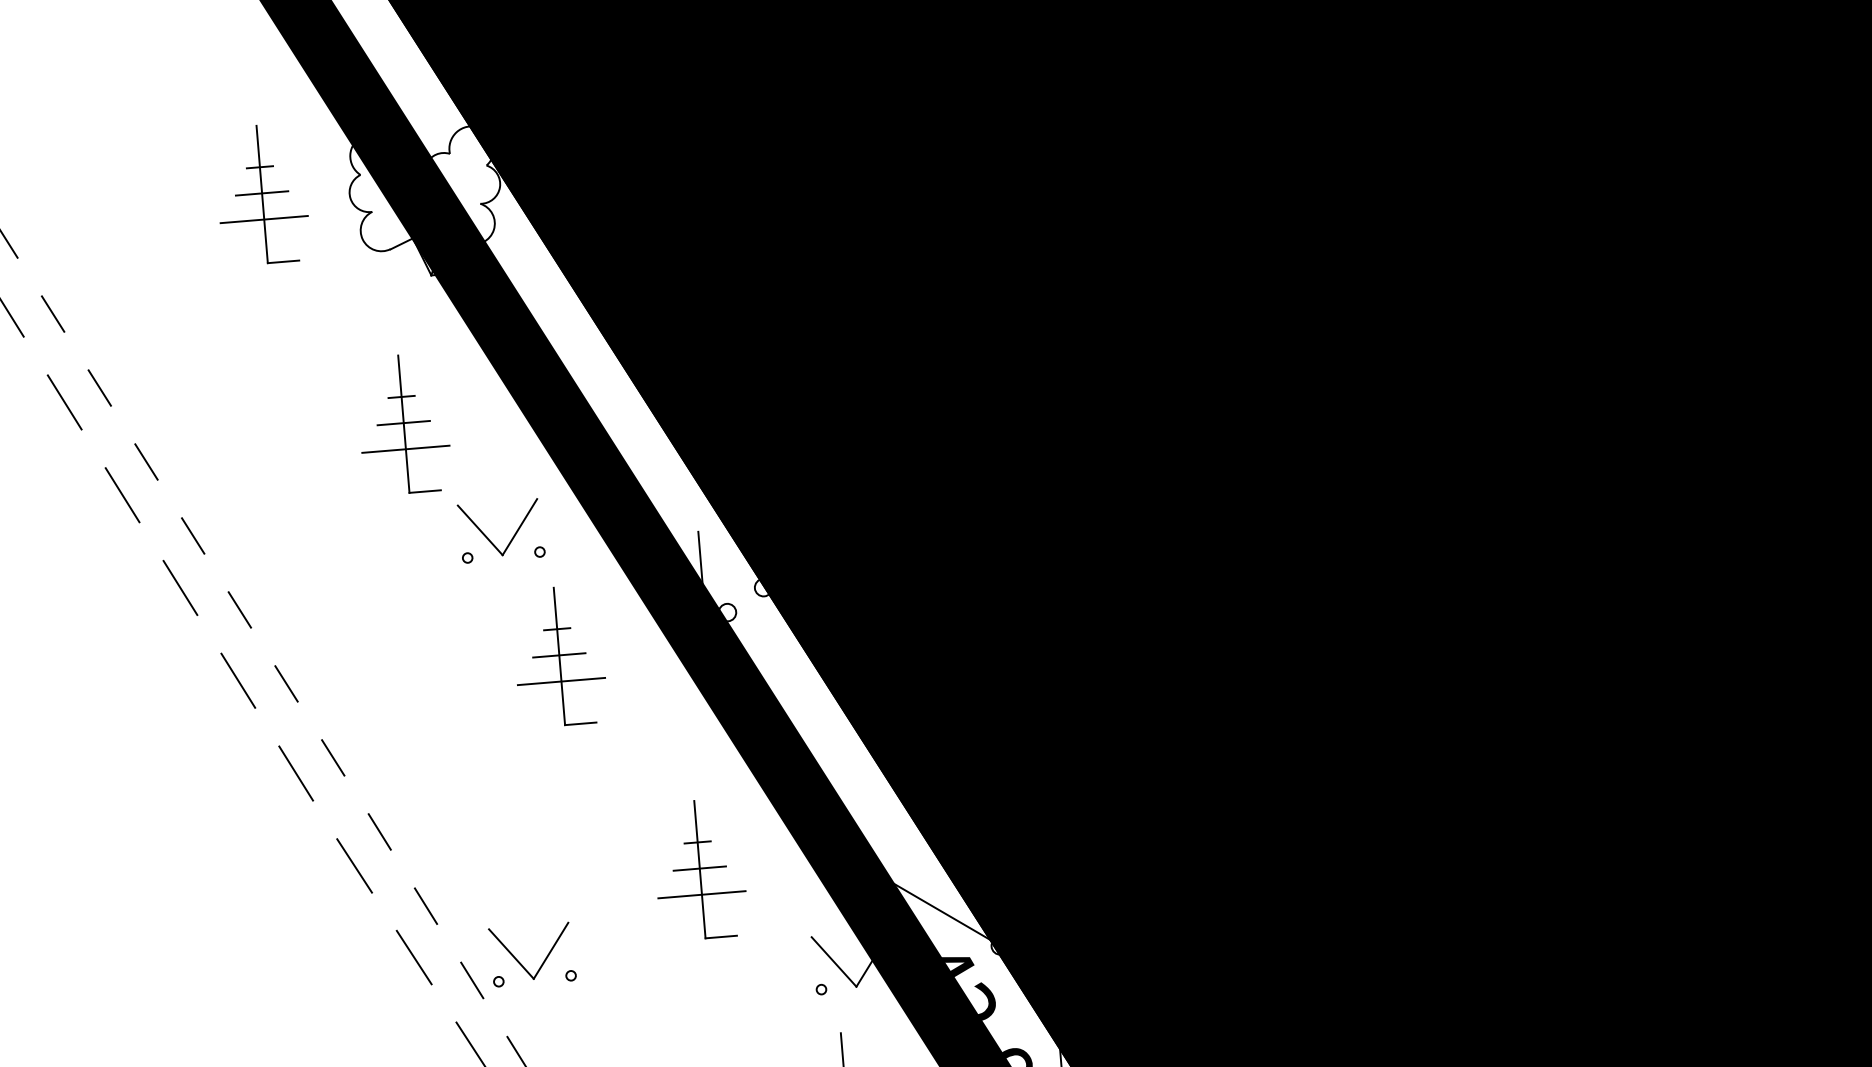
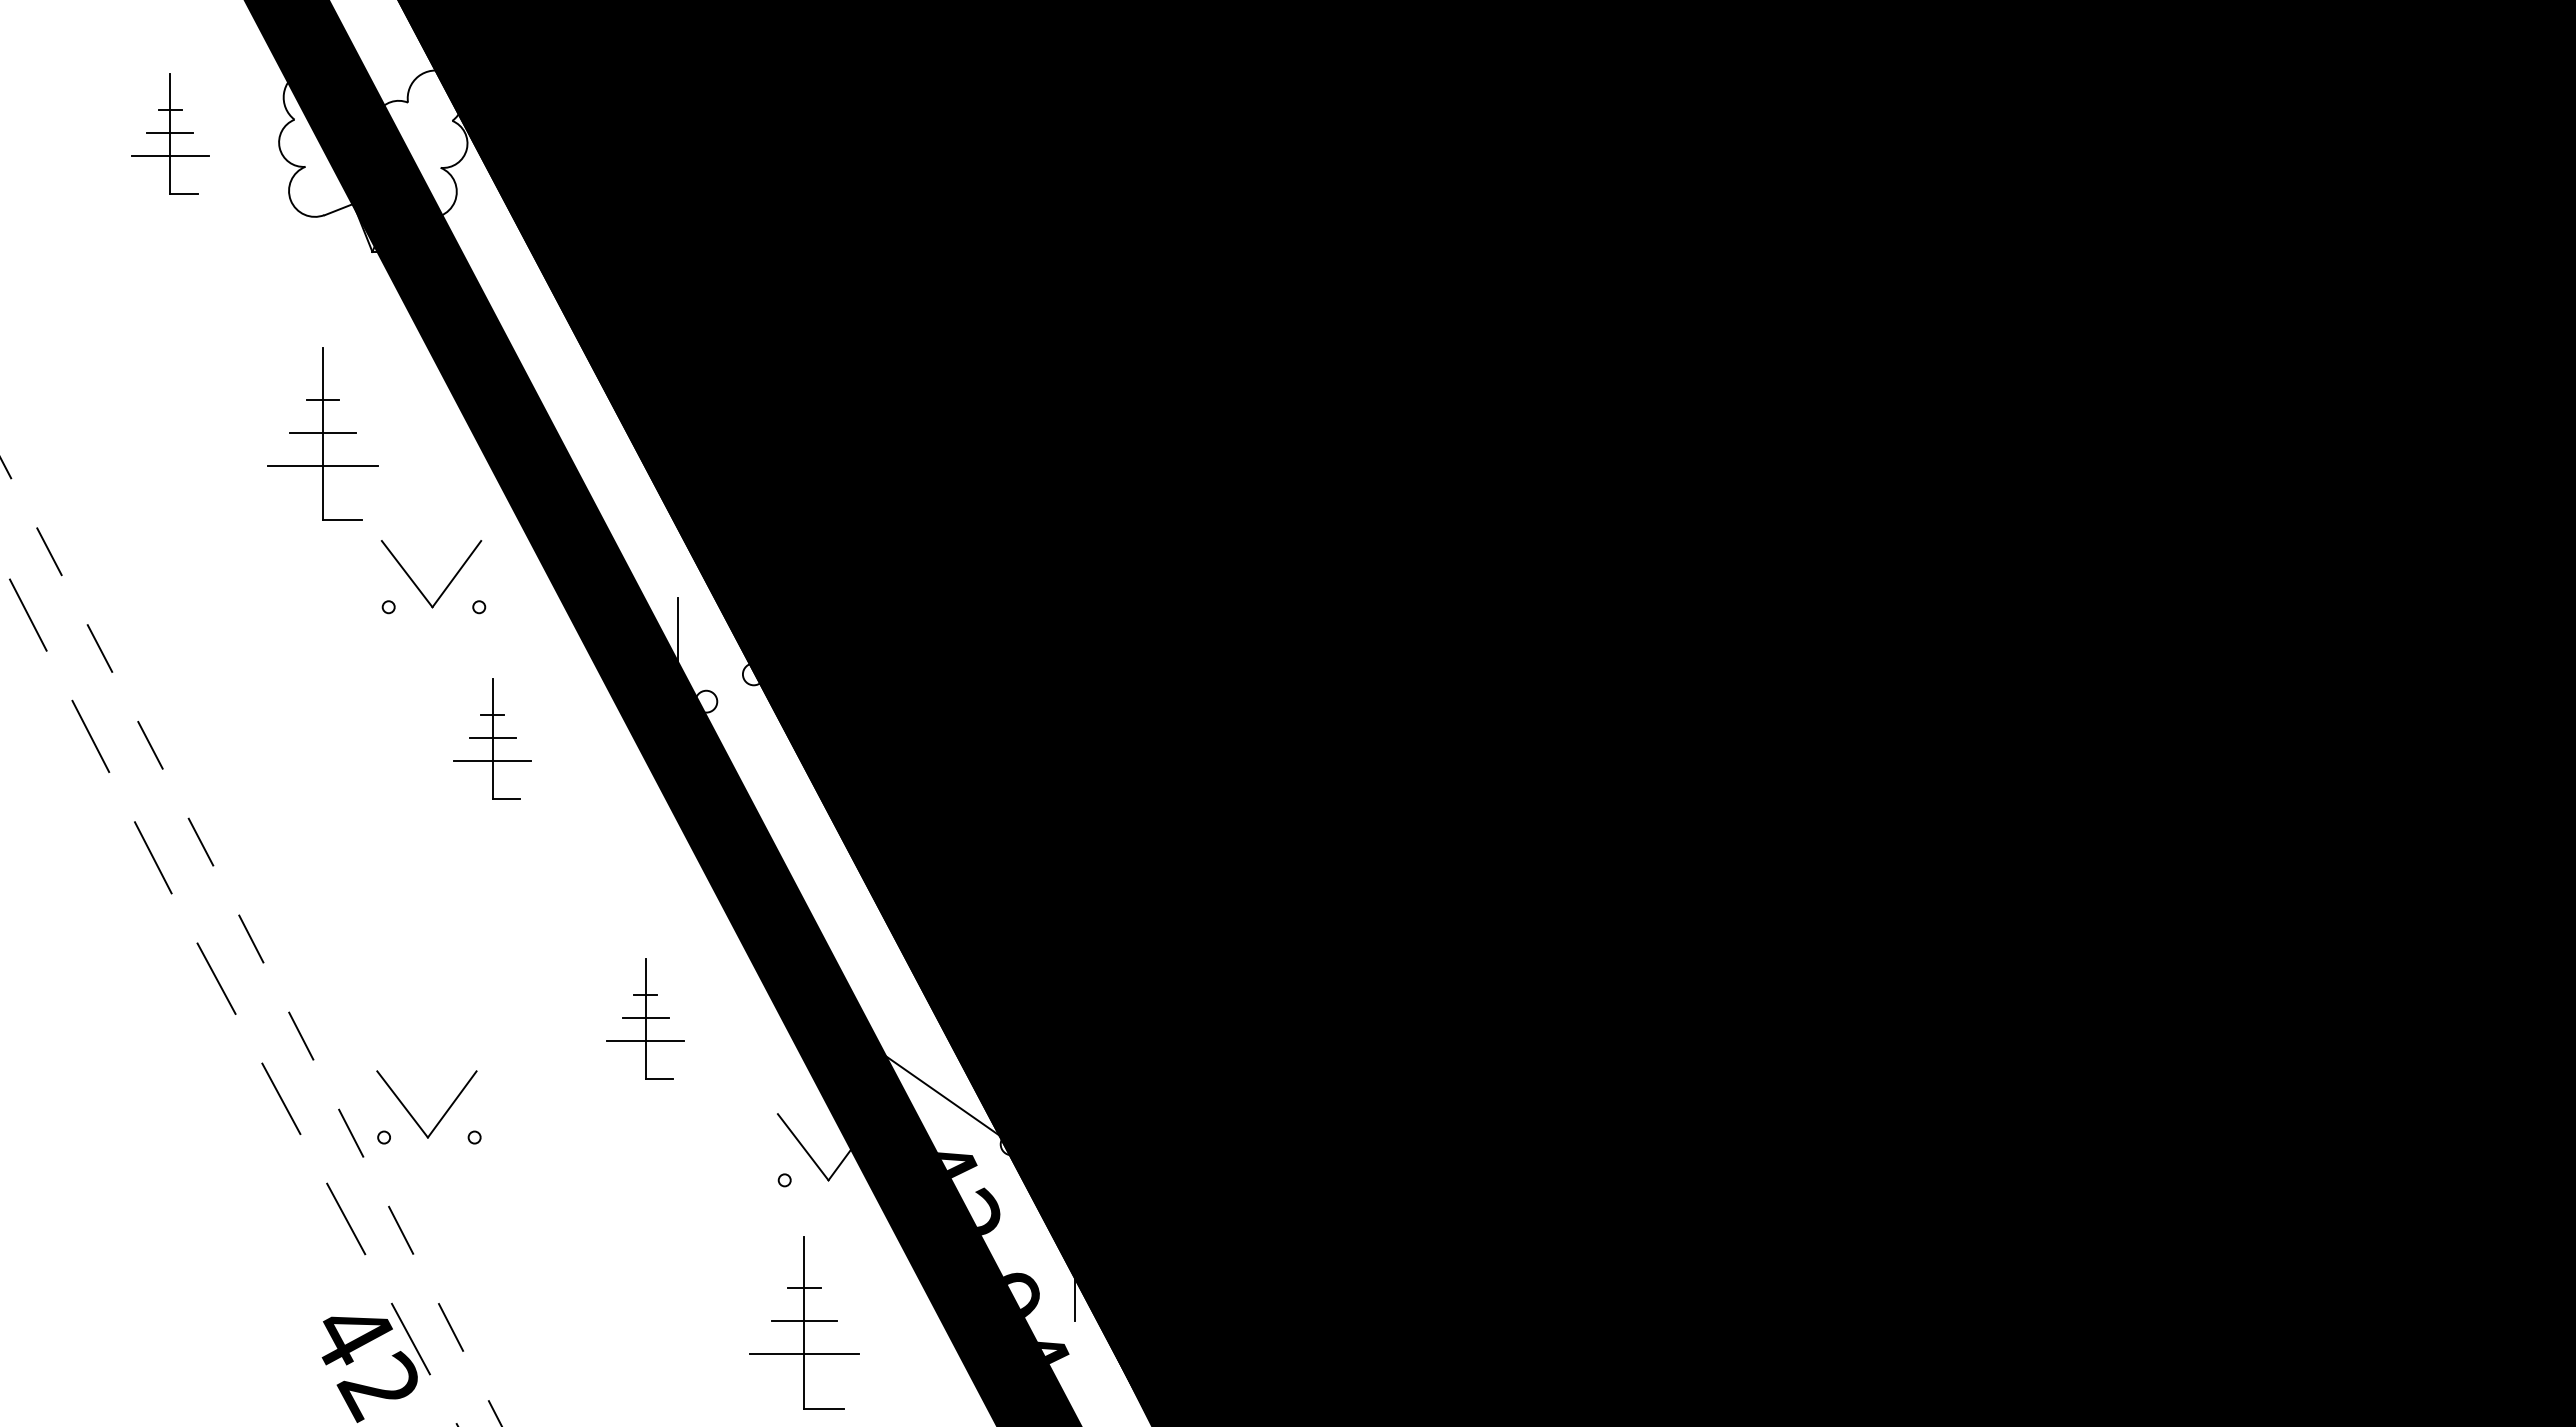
part: (262, 194) -> (170, 133), size x0.7
part: (559, 656) -> (492, 738), size x0.7
part: (699, 869) -> (645, 1018), size x0.7

